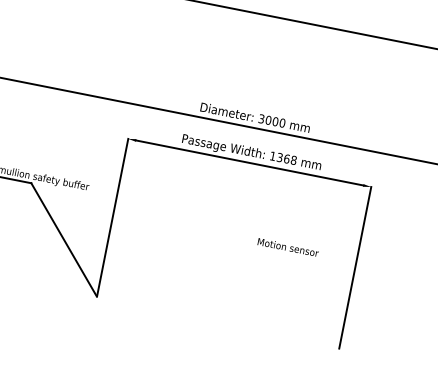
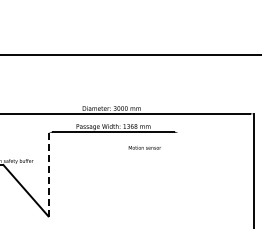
line: (112, 215) -> (48, 173), solid -> dashed
text: (287, 246) -> (144, 147), moved
line: (355, 267) -> (178, 175), removed

